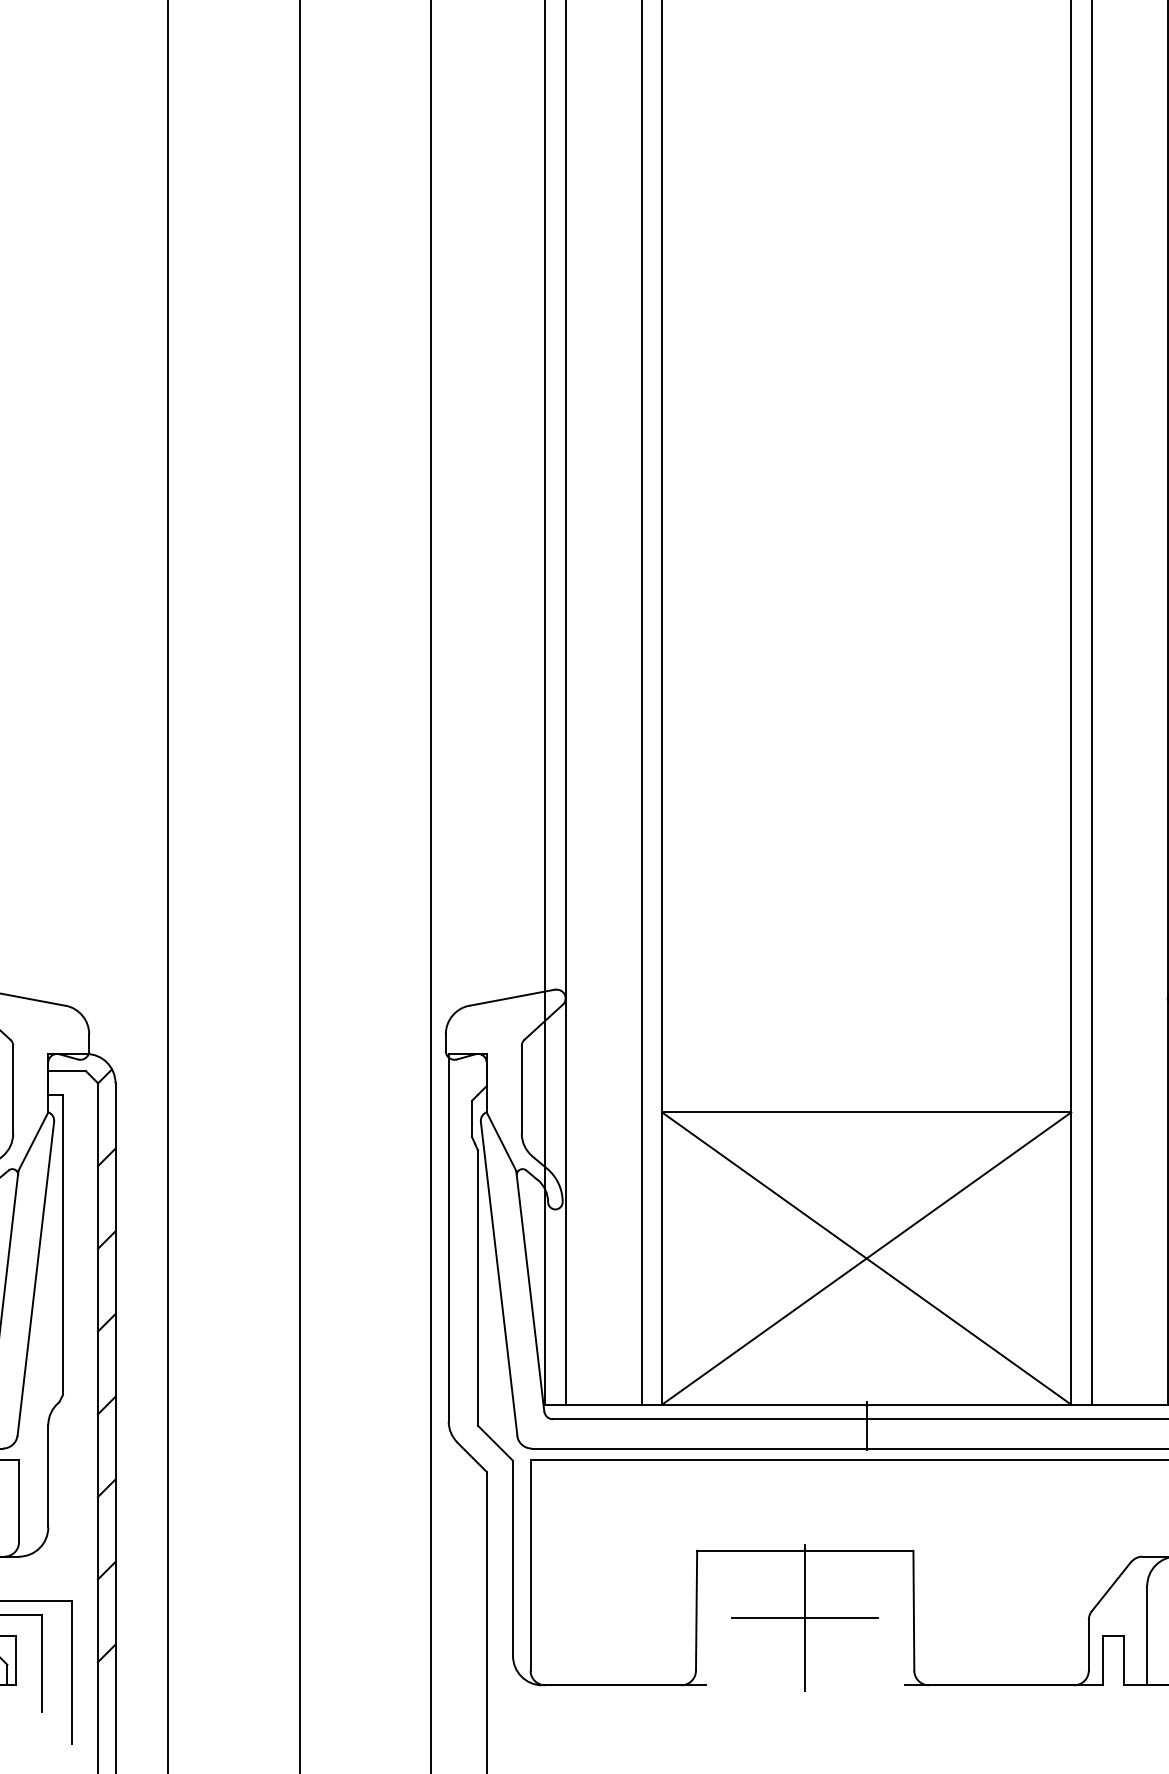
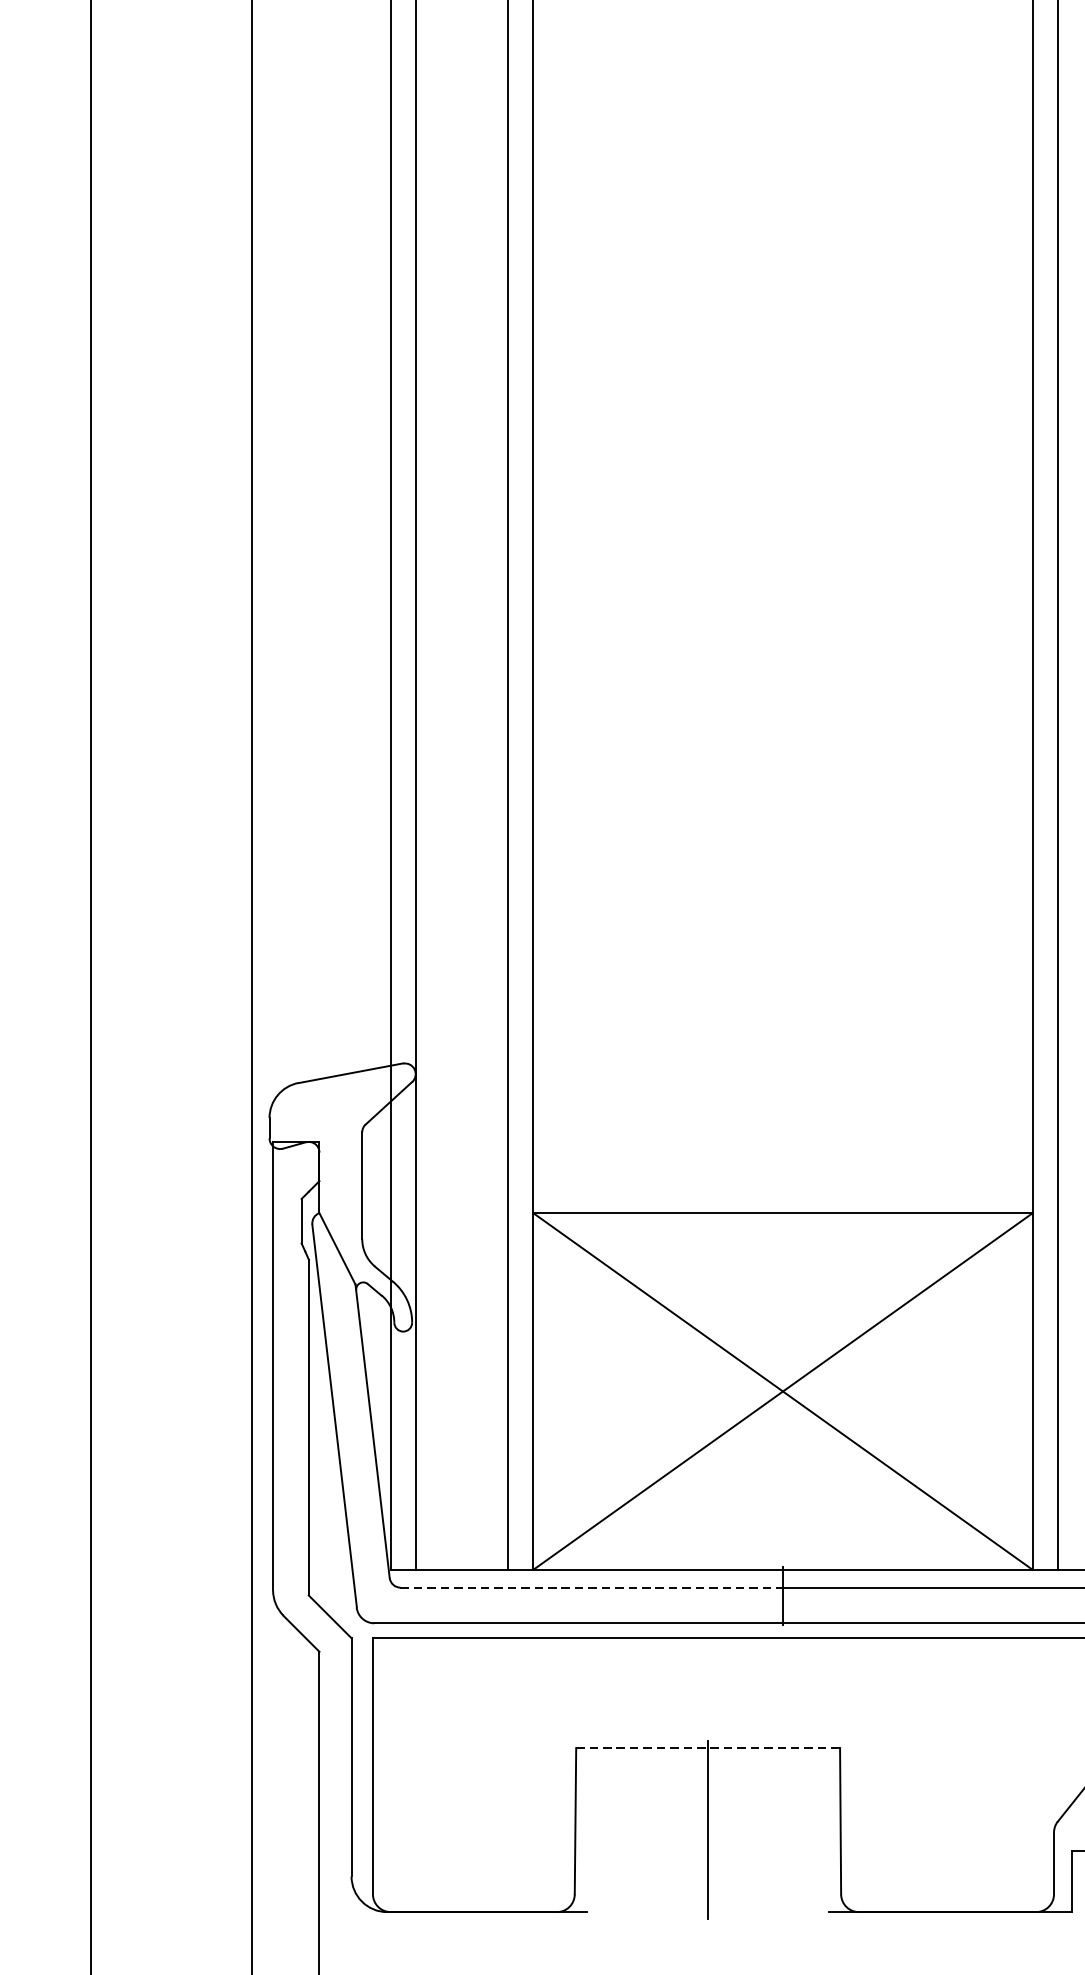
line: (709, 1419) -> (591, 1587), solid -> dashed
line: (805, 1550) -> (708, 1747), solid -> dashed
line: (805, 1618) -> (708, 1830), removed

